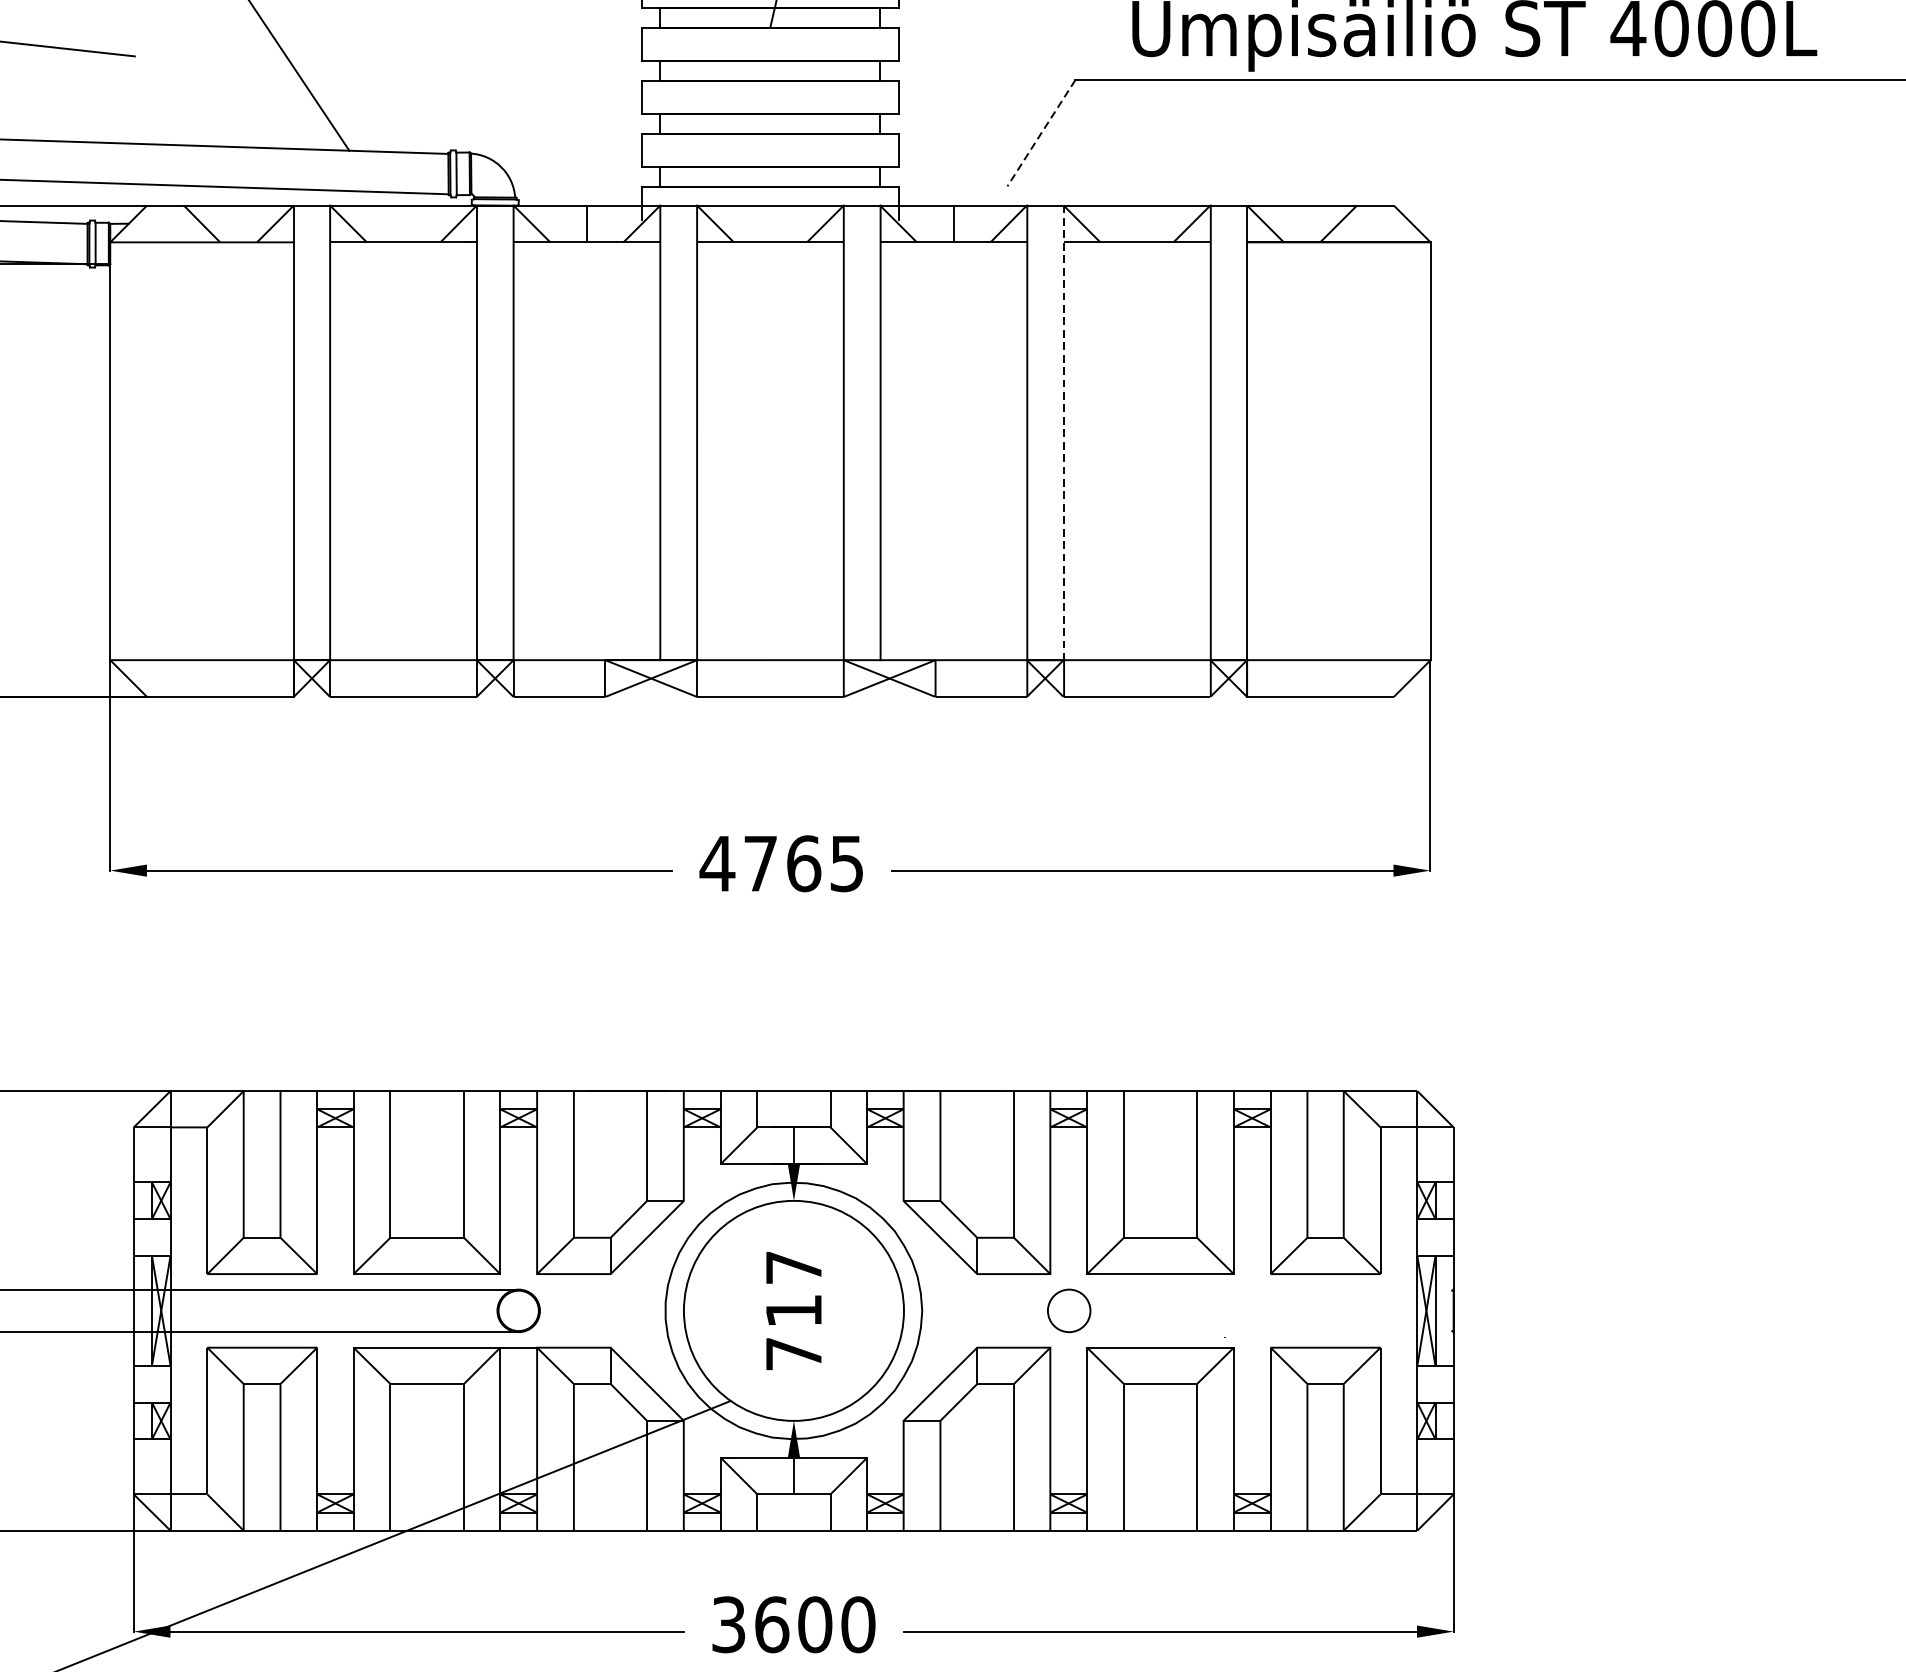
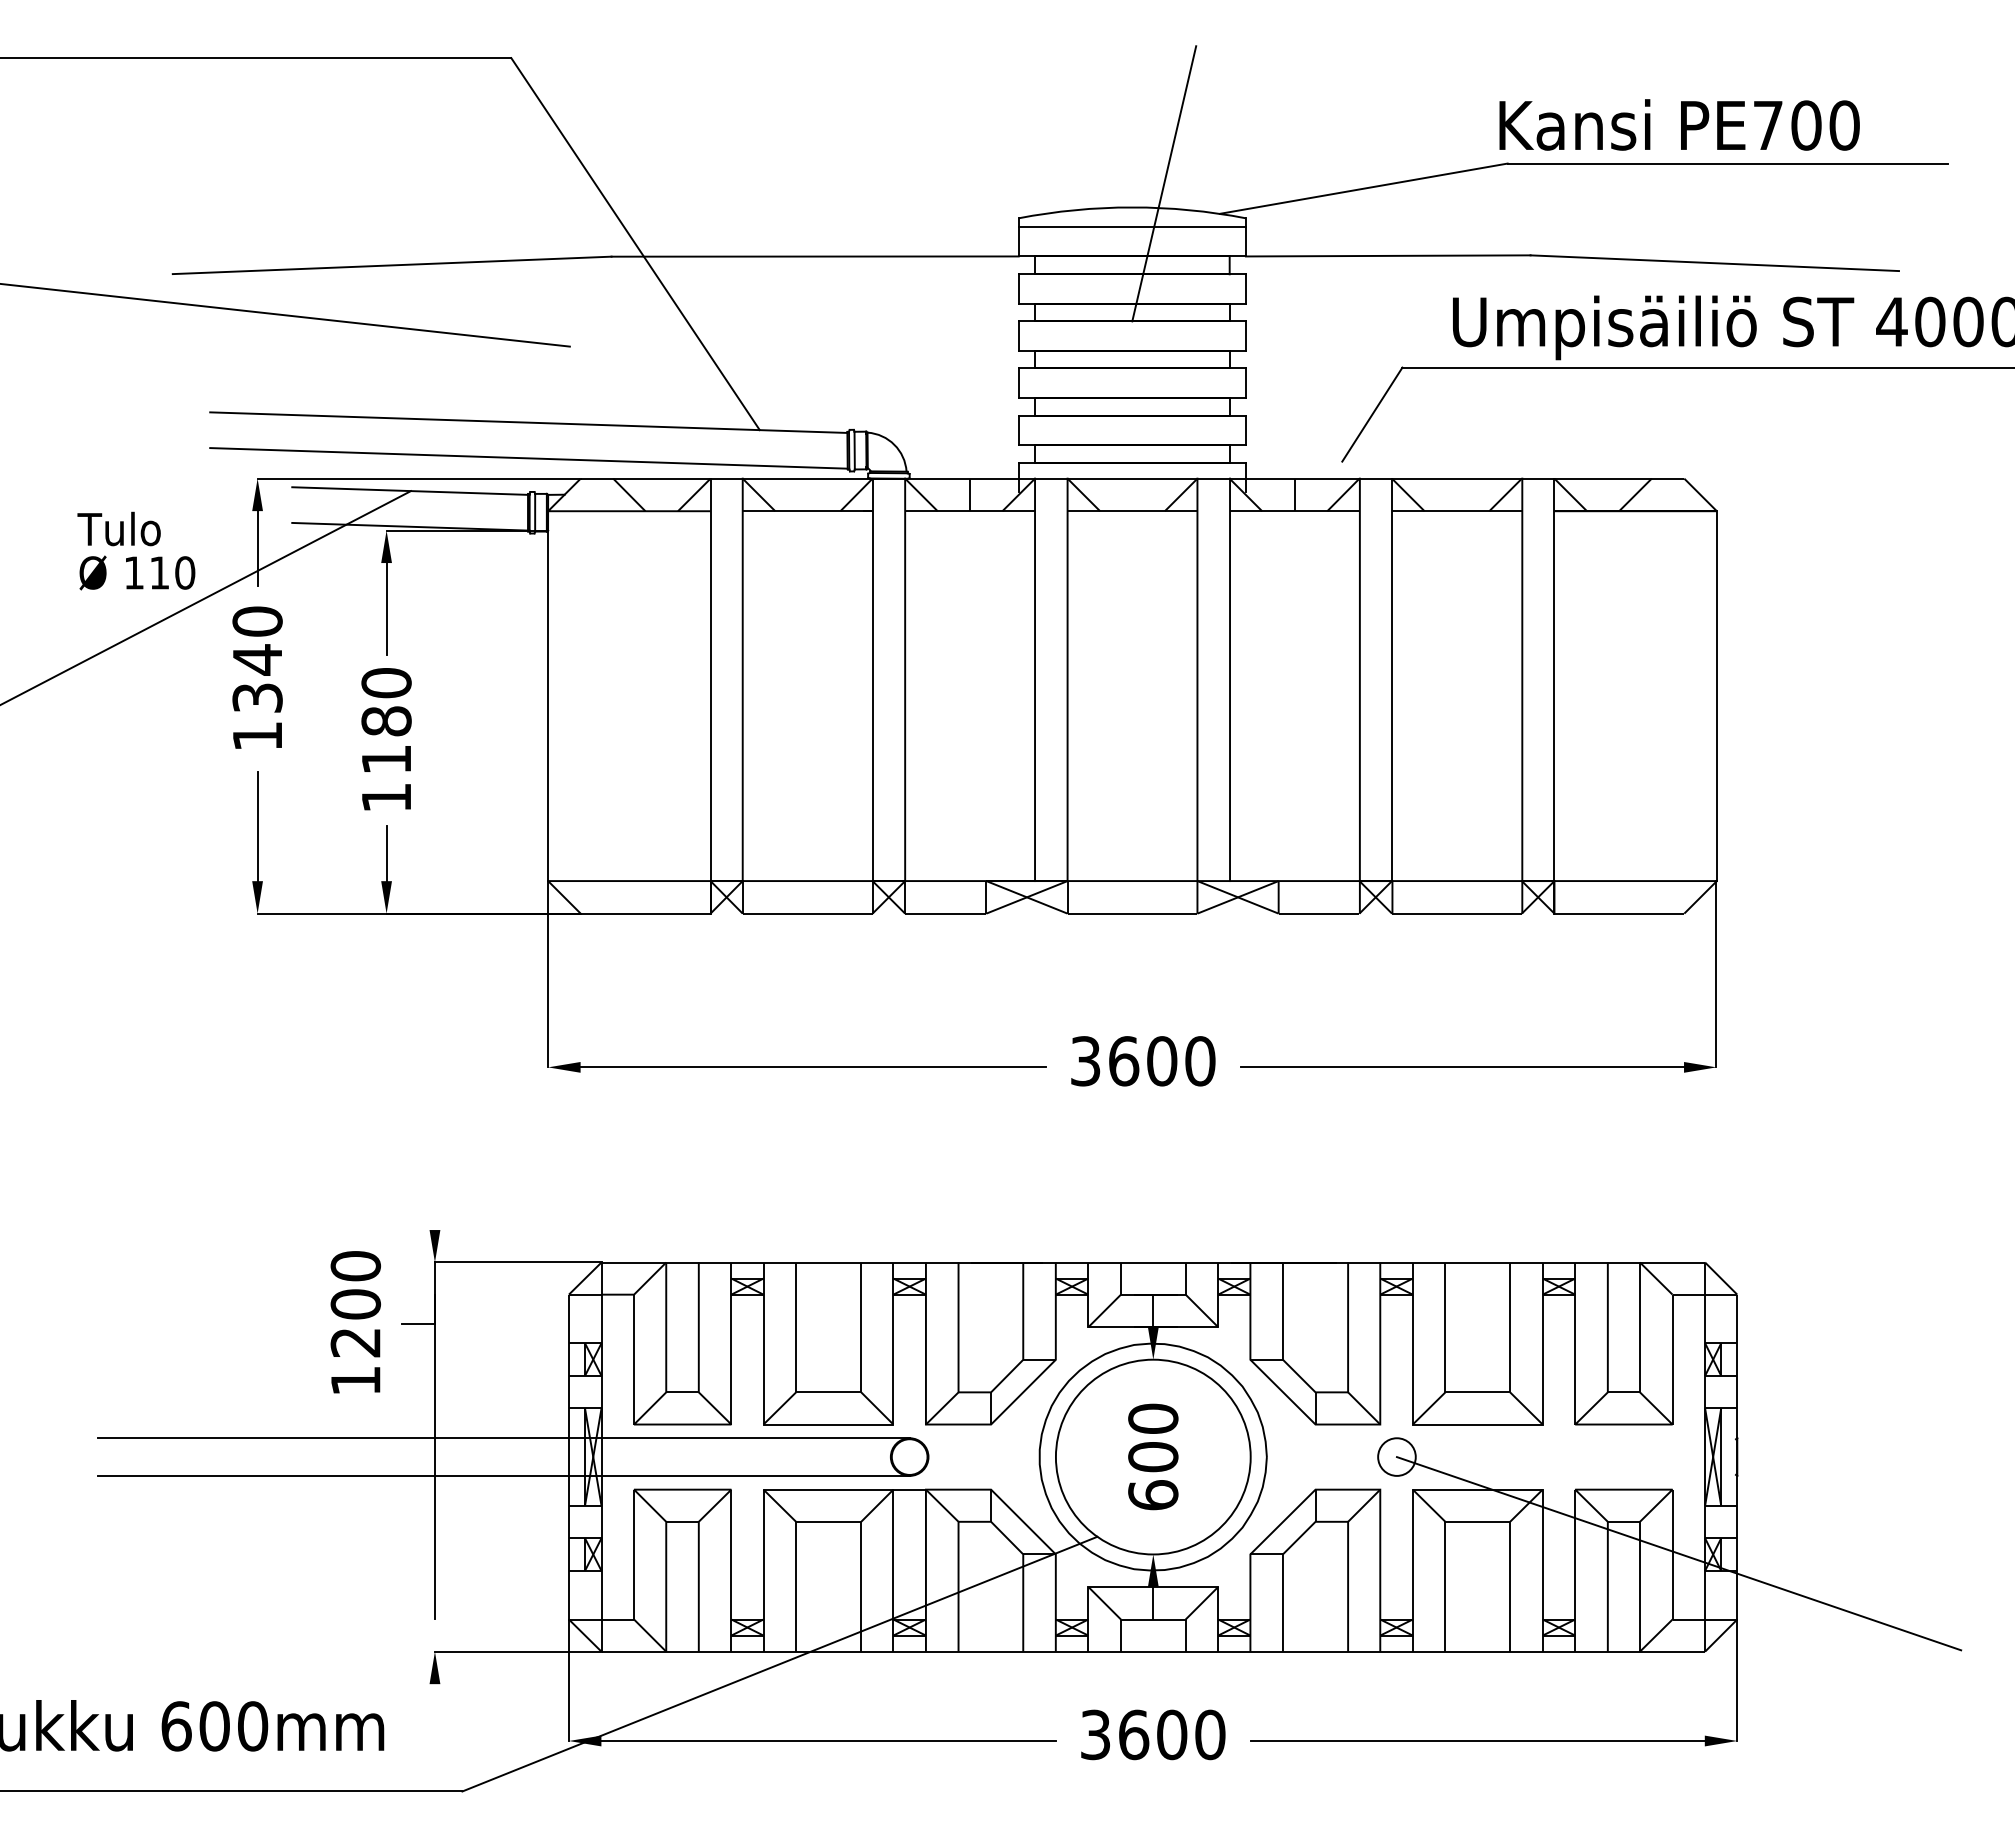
line: (1041, 133) -> (1372, 414), dashed -> solid
line: (1064, 433) -> (1392, 680), dashed -> solid
text: (781, 864) -> (1142, 1061), 4765 -> 3600
text: (794, 1310) -> (1153, 1456), 717 -> 600
line: (1387, 1419) -> (1678, 1553), added

